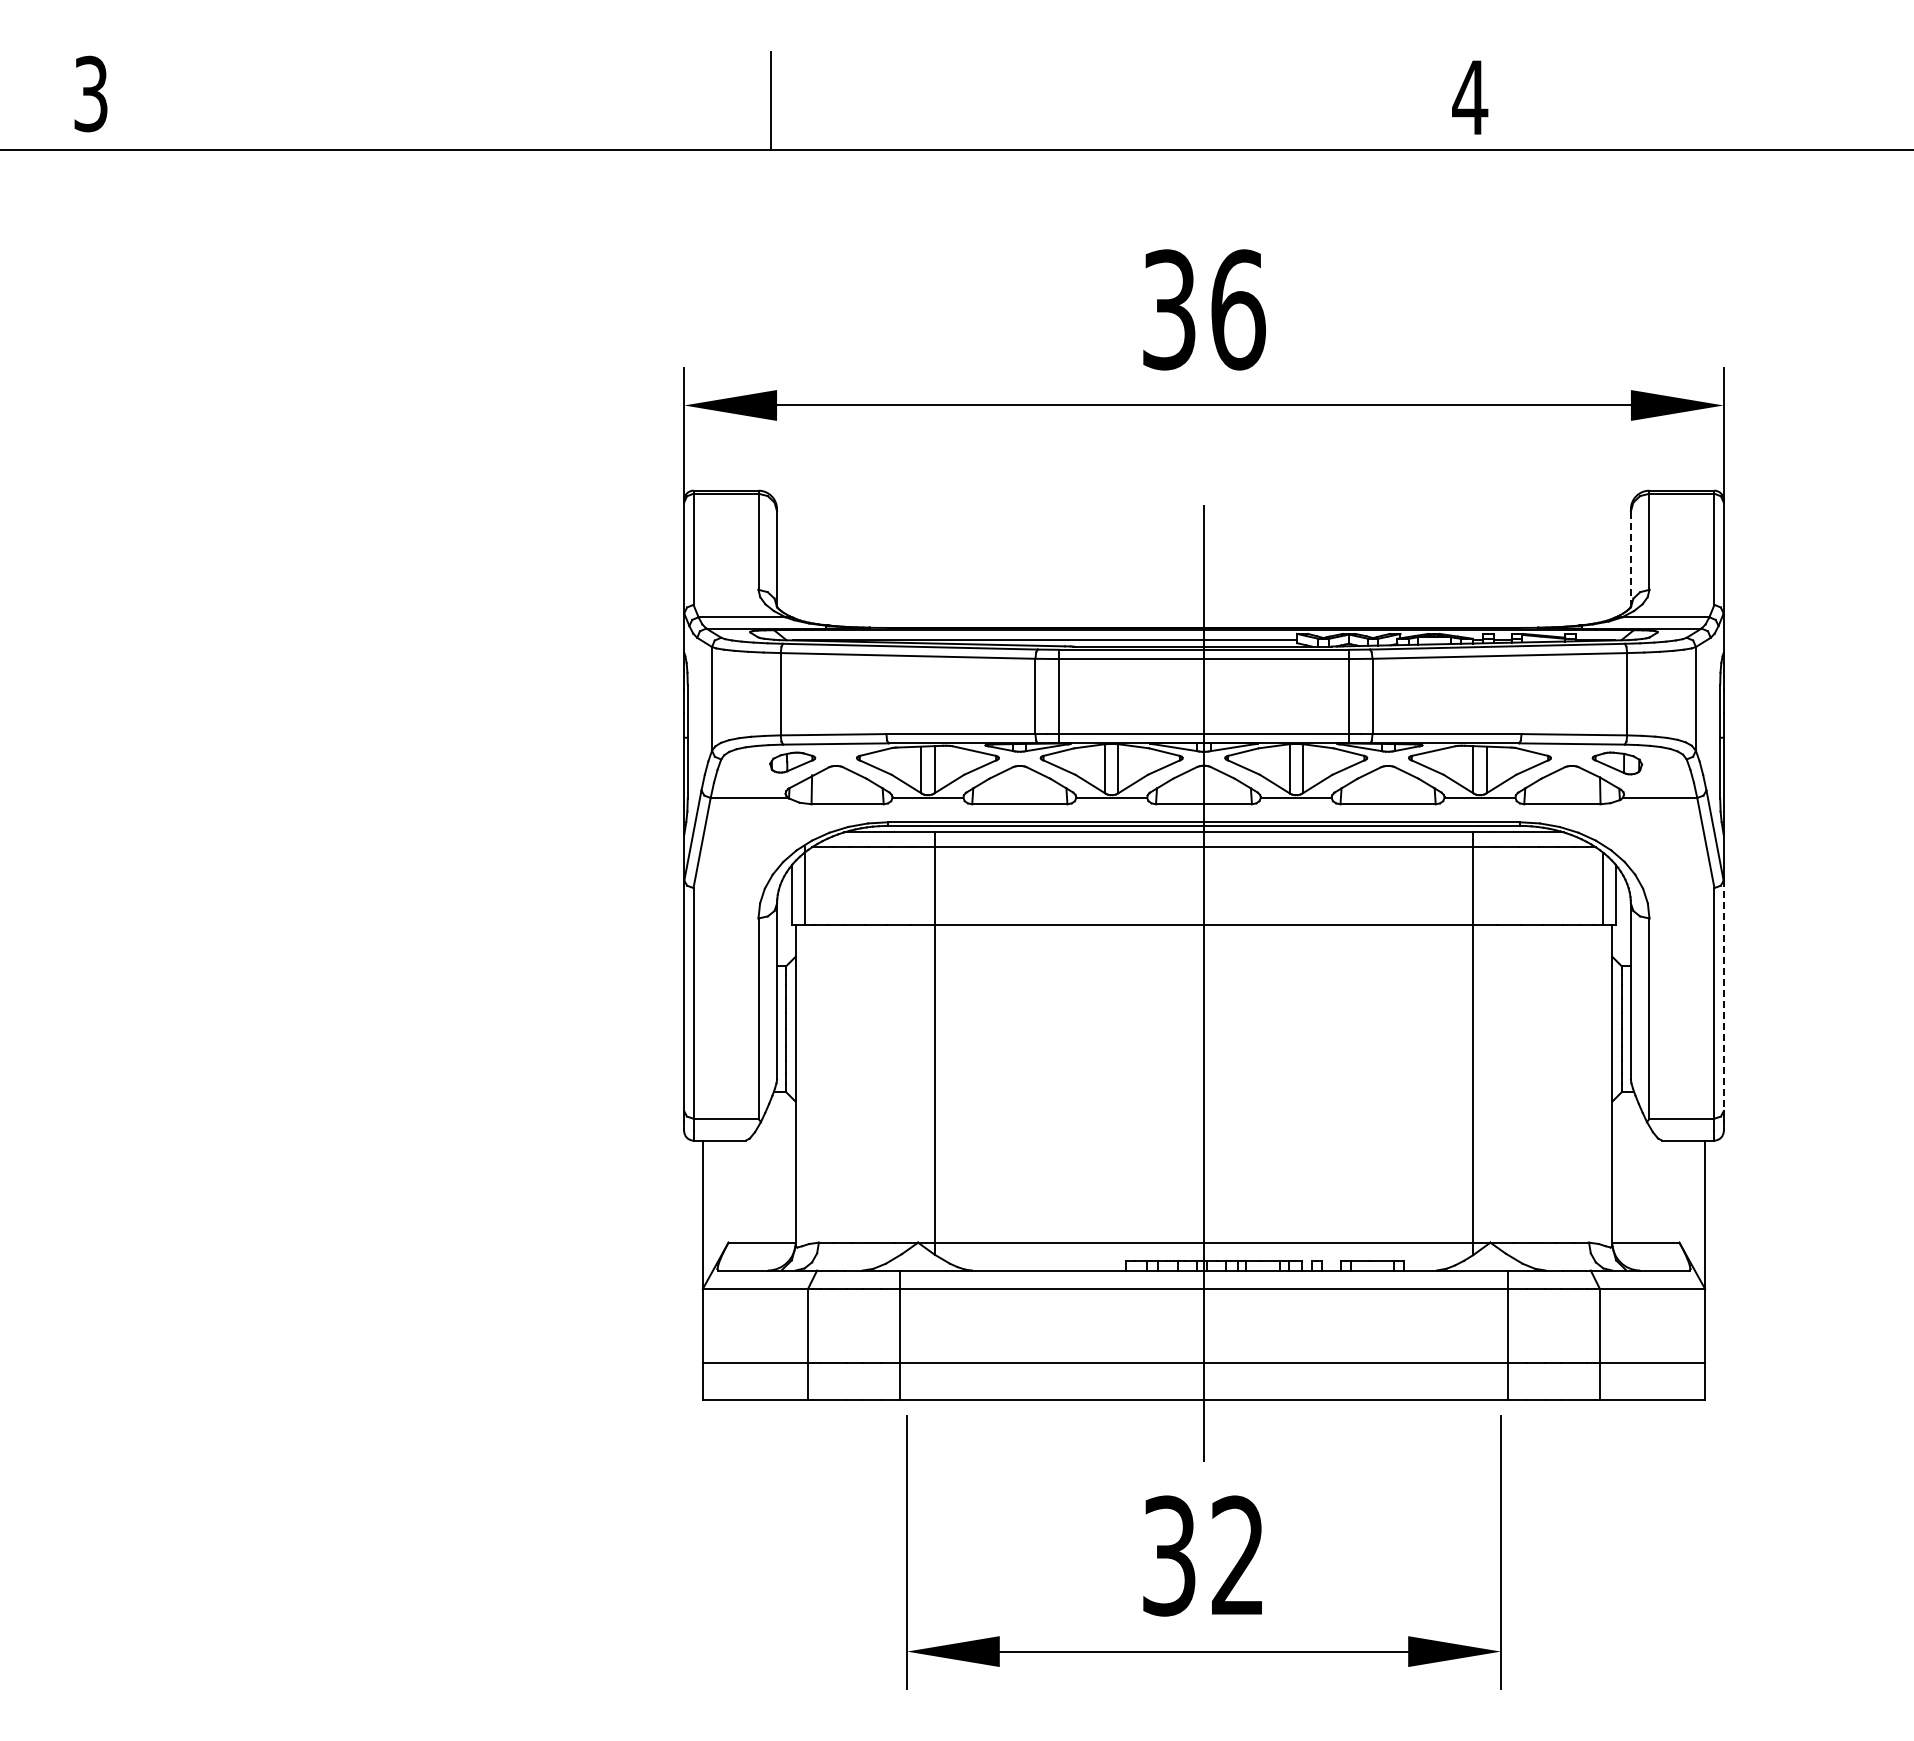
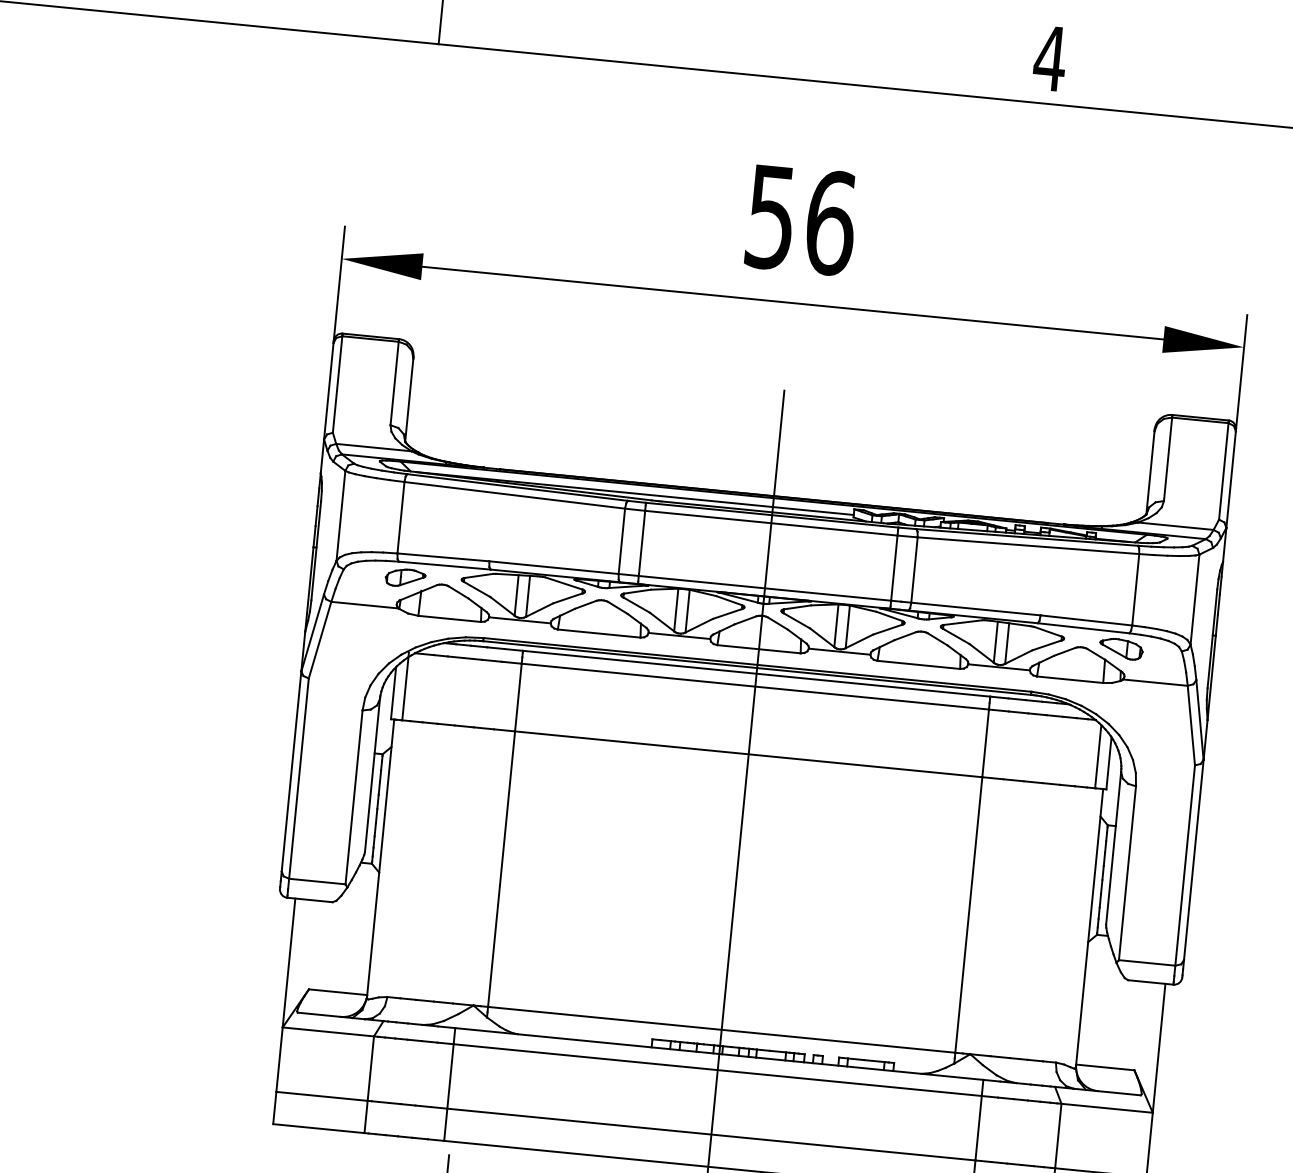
text: (1169, 309) -> (771, 216), 36 -> 56
line: (1630, 558) -> (1150, 472), dashed -> solid
line: (1723, 995) -> (1193, 859), dashed -> solid

